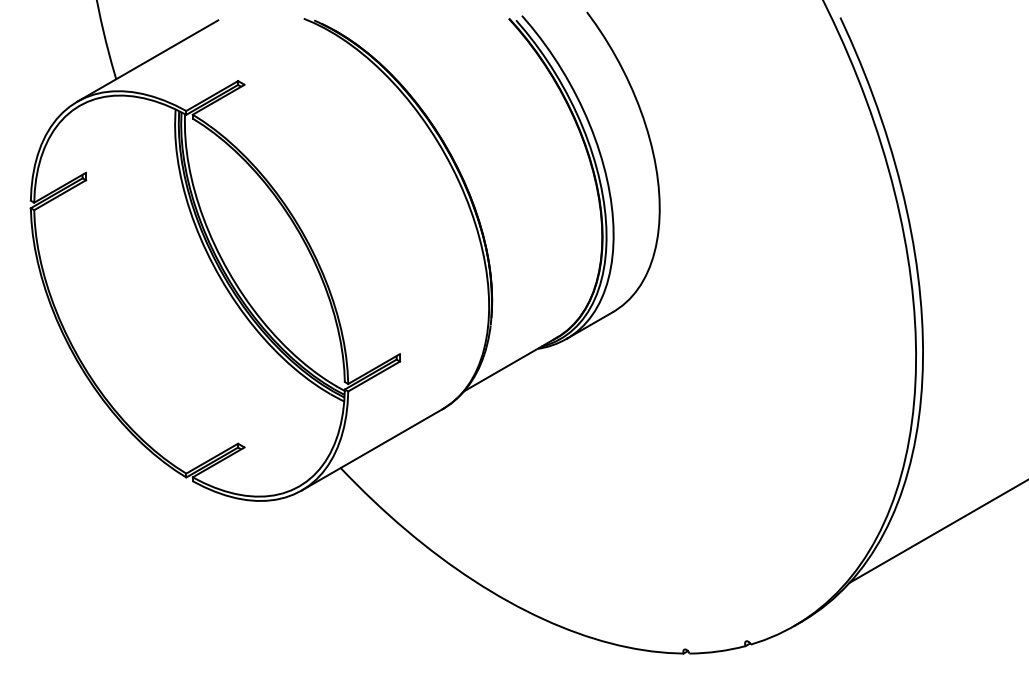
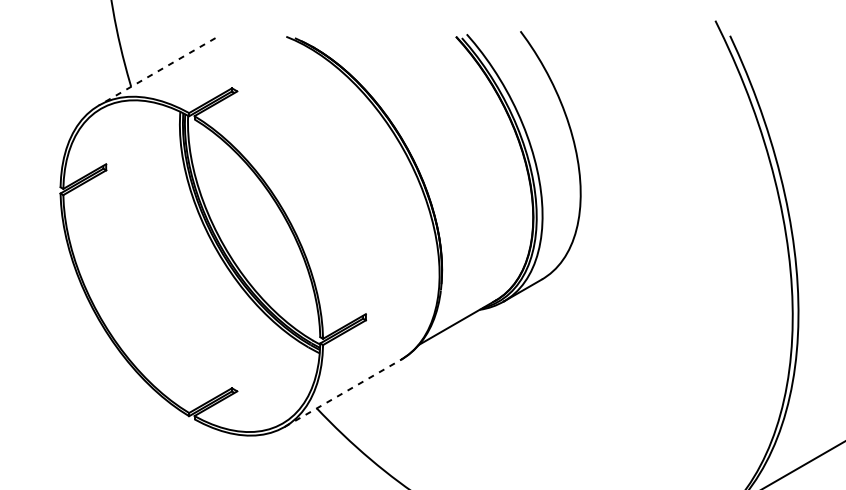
line: (147, 61) -> (157, 72), solid -> dashed
line: (372, 449) -> (343, 393), solid -> dashed

